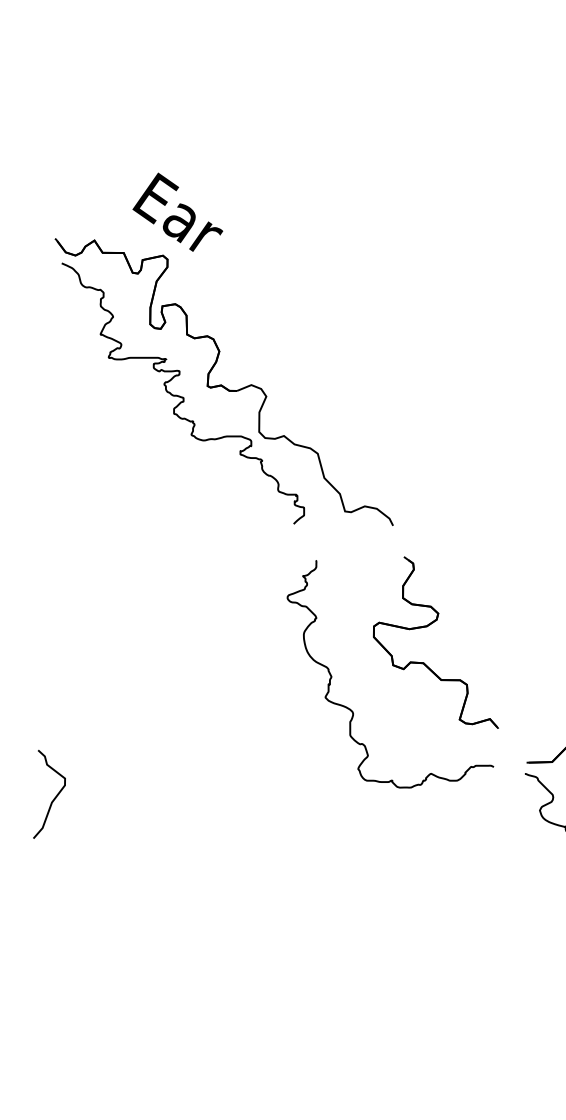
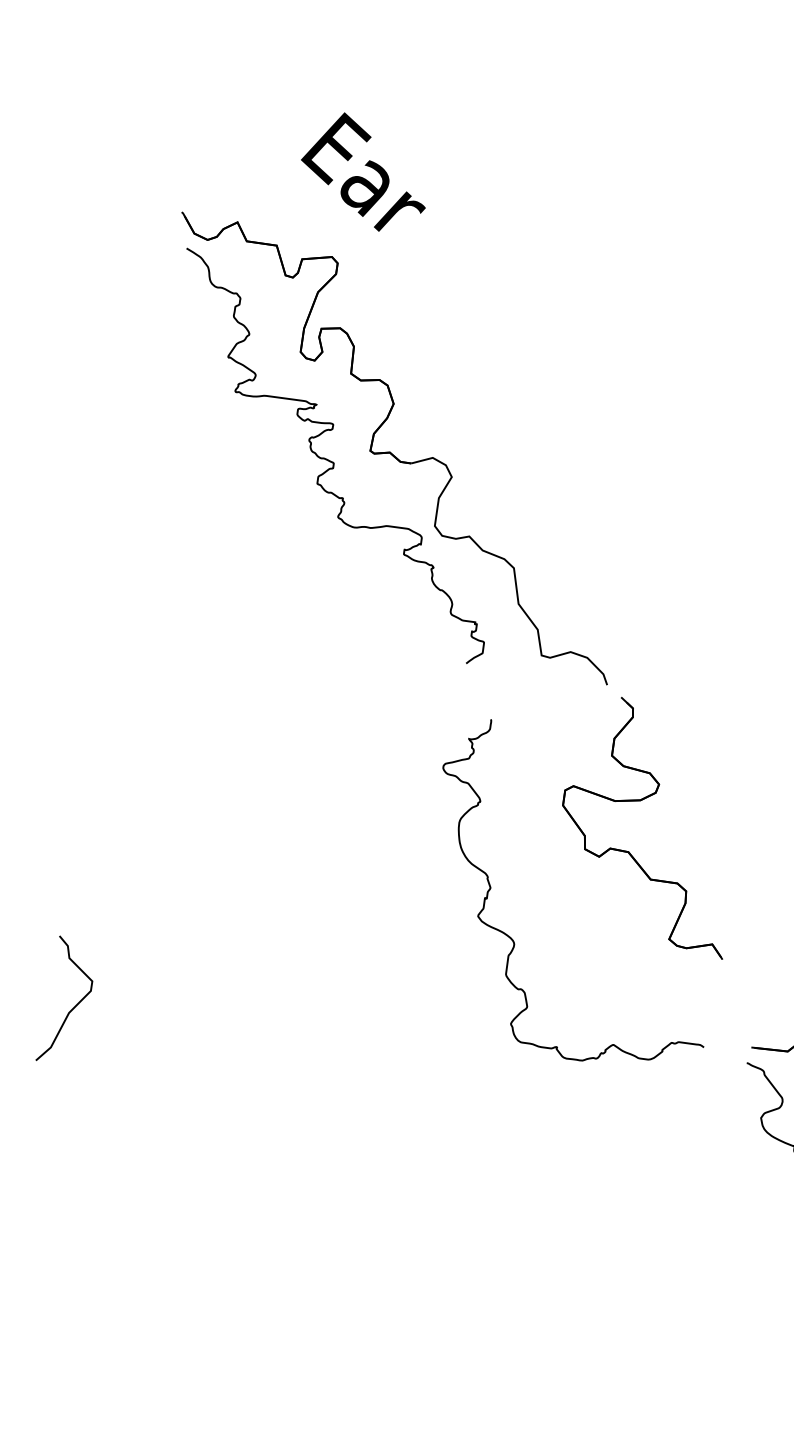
text: (177, 211) -> (364, 171), moved
part: (427, 627) -> (641, 802), moved

